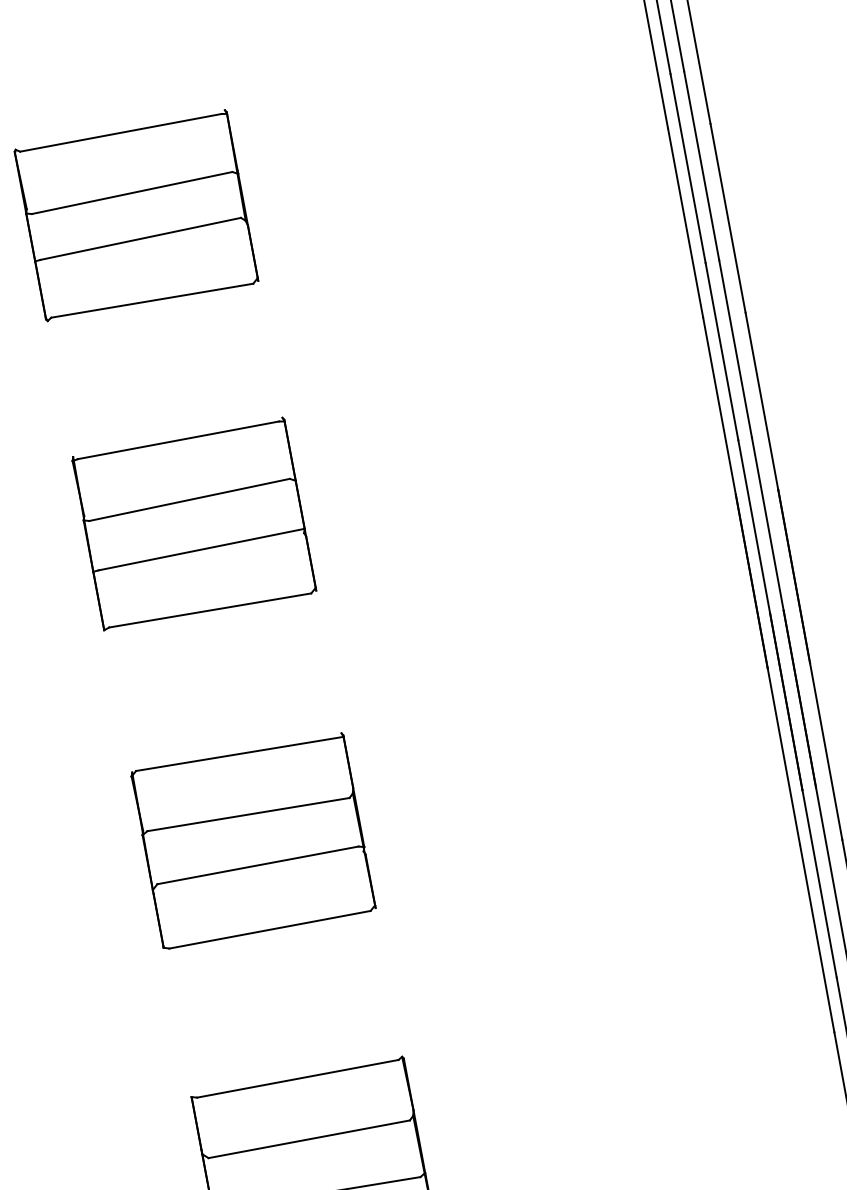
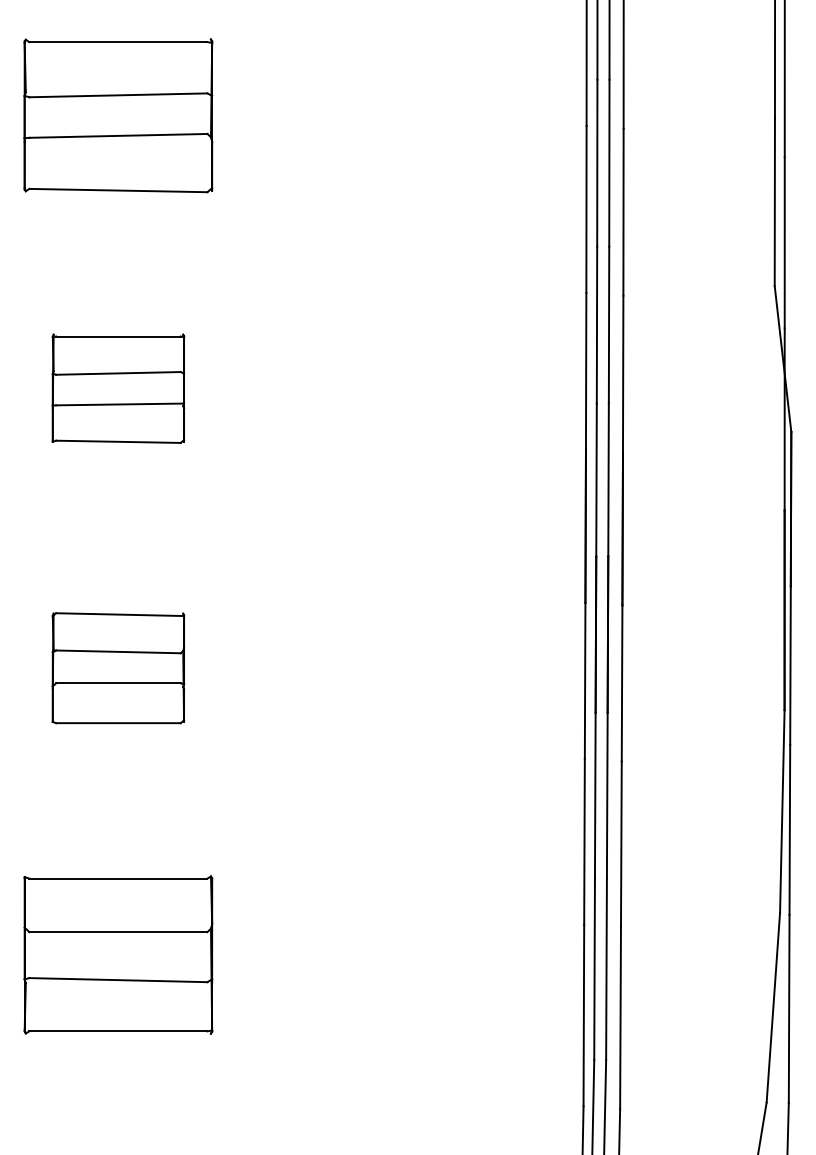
part: (194, 524) -> (118, 388), size x0.7
part: (253, 840) -> (118, 667), size x0.7

